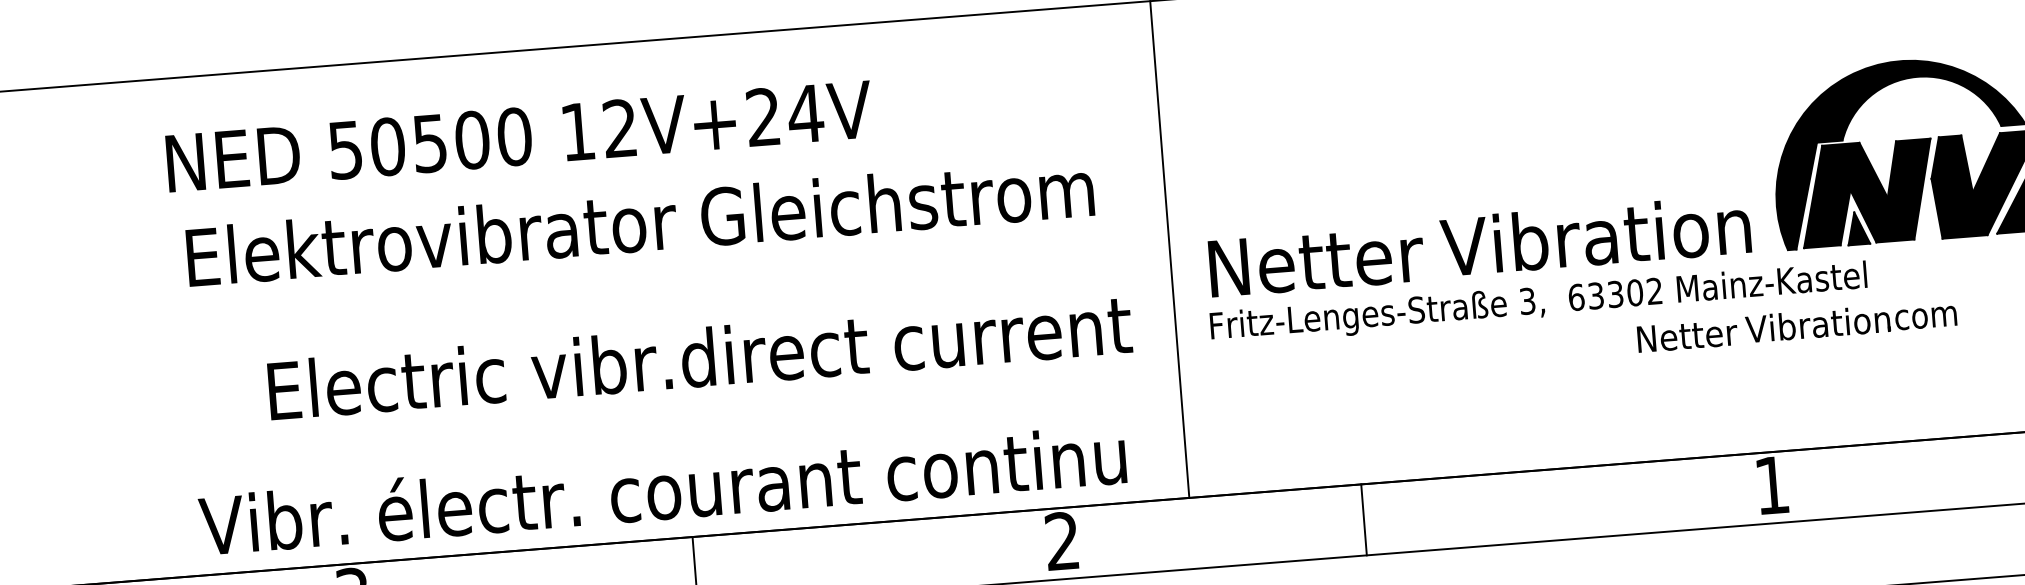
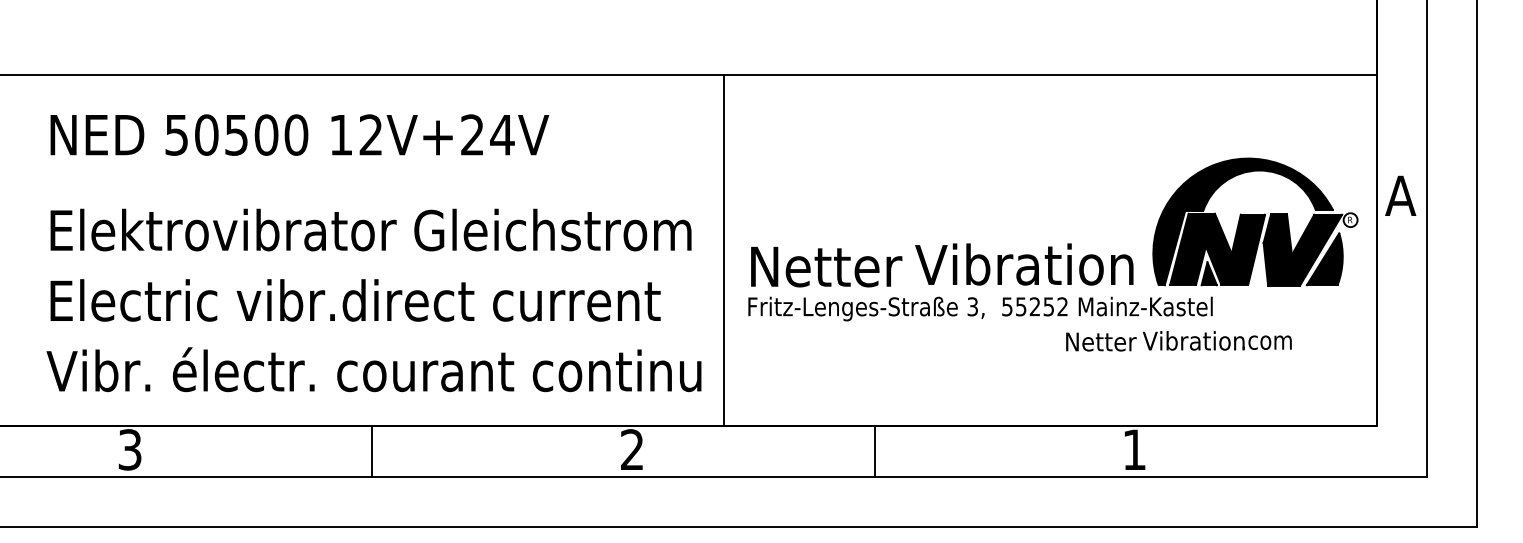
text: (518, 135) -> (299, 134), moved
text: (639, 221) -> (370, 229), moved
text: (1606, 294) -> (1028, 306), 63302 -> 55252
text: (1796, 326) -> (1178, 341), moved
text: (699, 357) -> (355, 300), moved
text: (661, 488) -> (373, 369), moved
line: (1363, 519) -> (874, 451), moved

